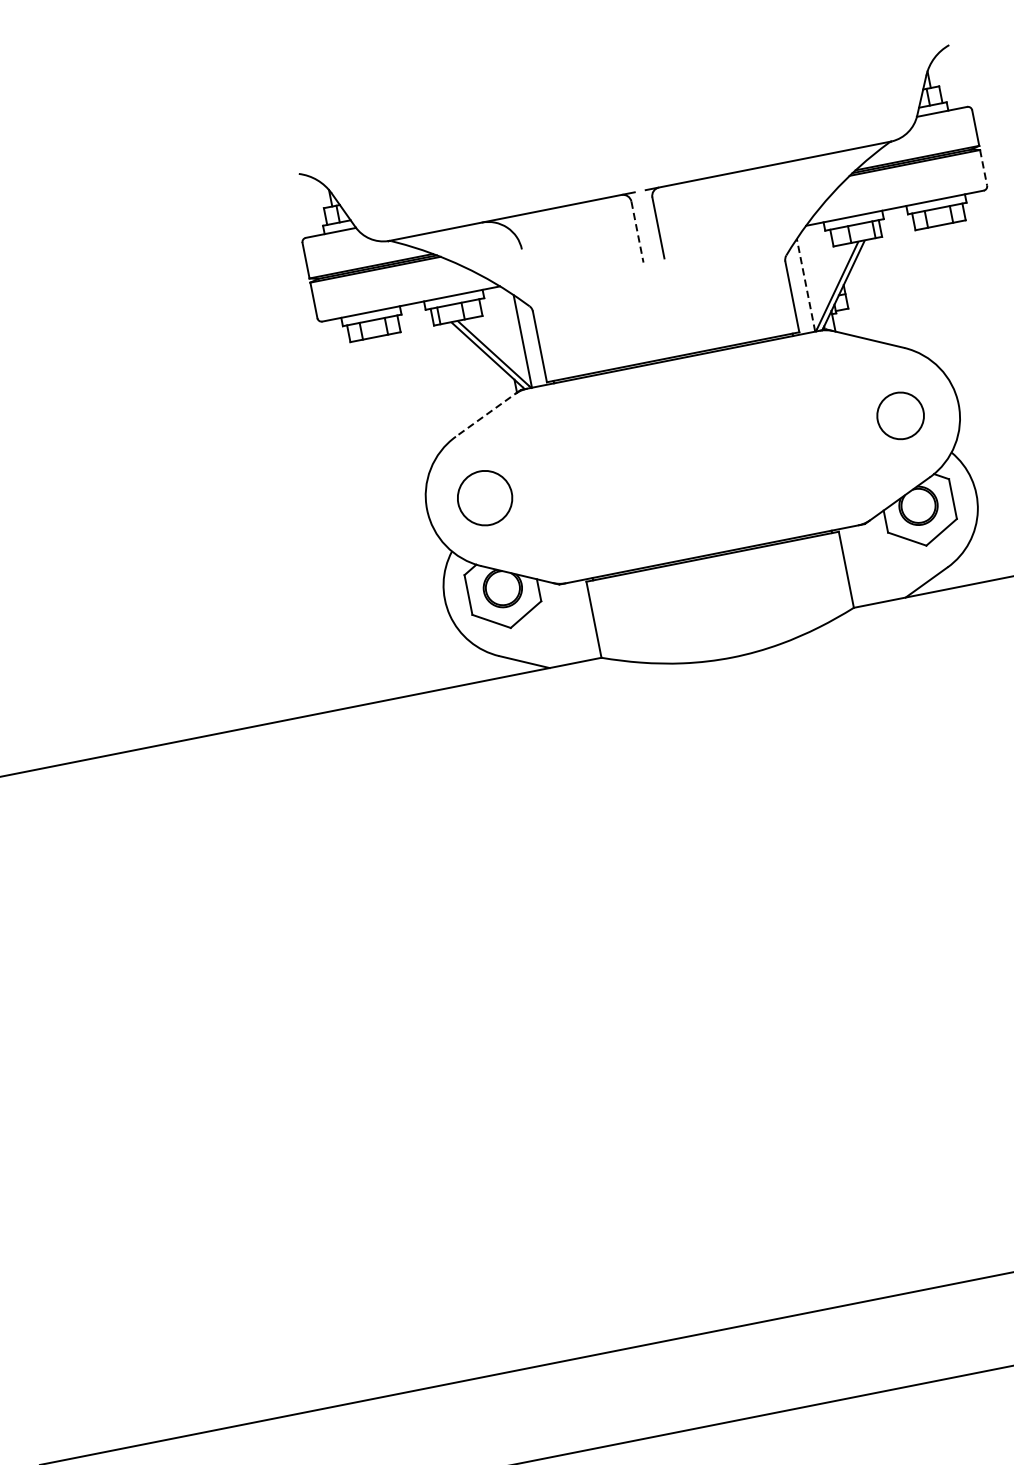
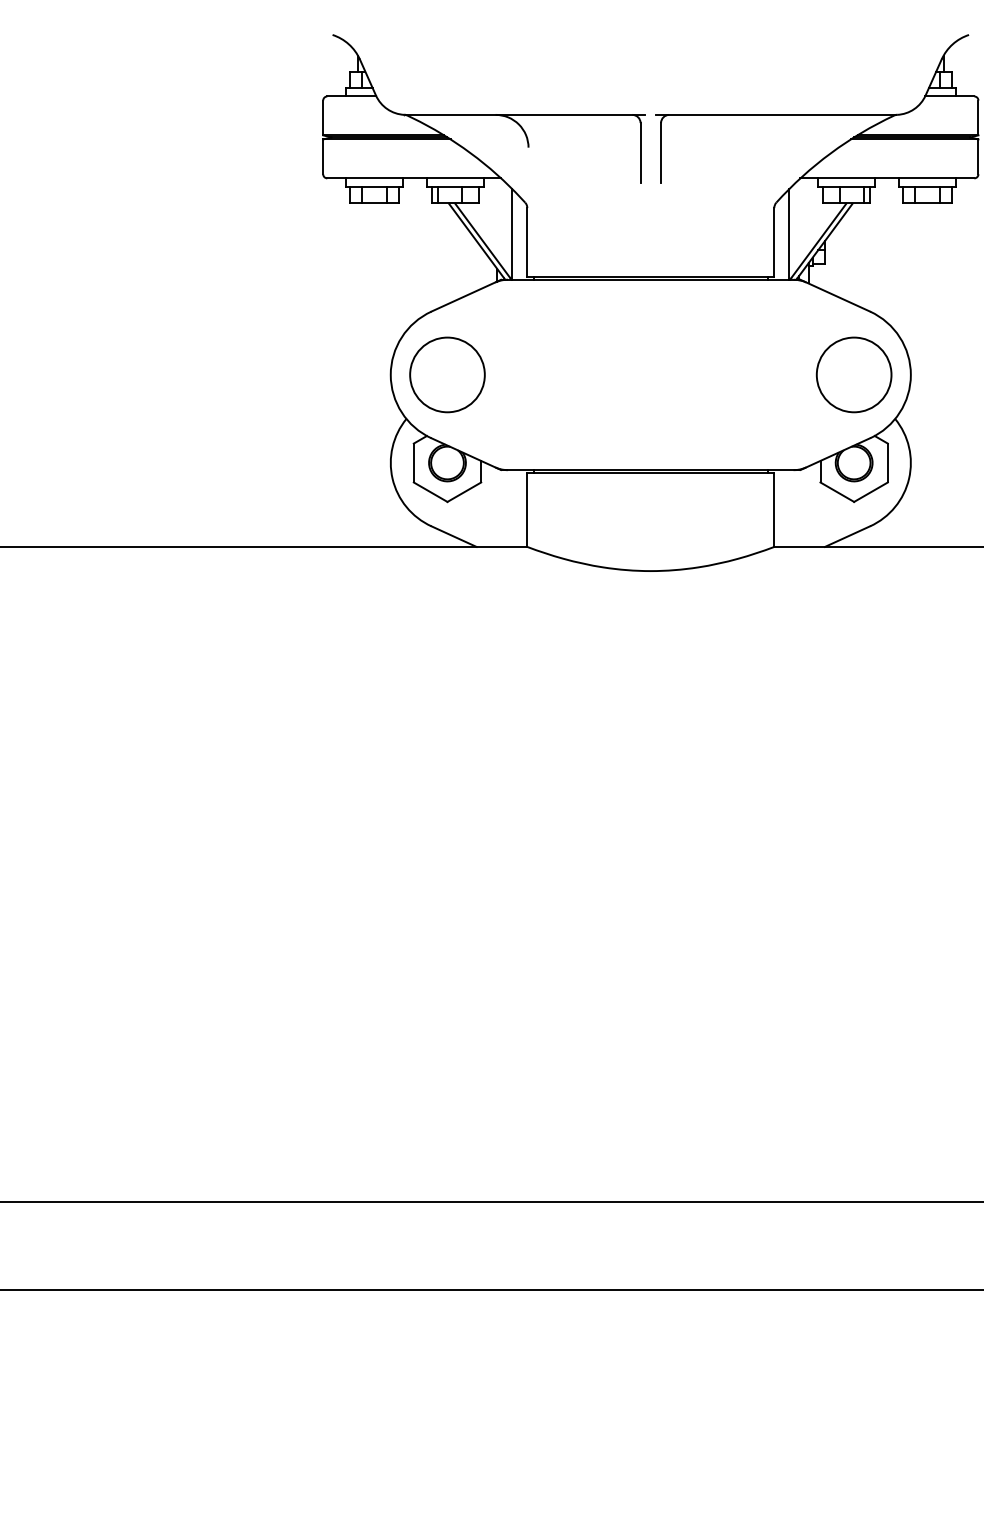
line: (983, 168) -> (978, 157), dashed -> solid
line: (637, 231) -> (640, 152), dashed -> solid
line: (806, 284) -> (789, 233), dashed -> solid
line: (487, 414) -> (465, 296), dashed -> solid
circle: (899, 415) -> (853, 374), size x1.67
circle: (484, 497) -> (447, 374), size x1.43

